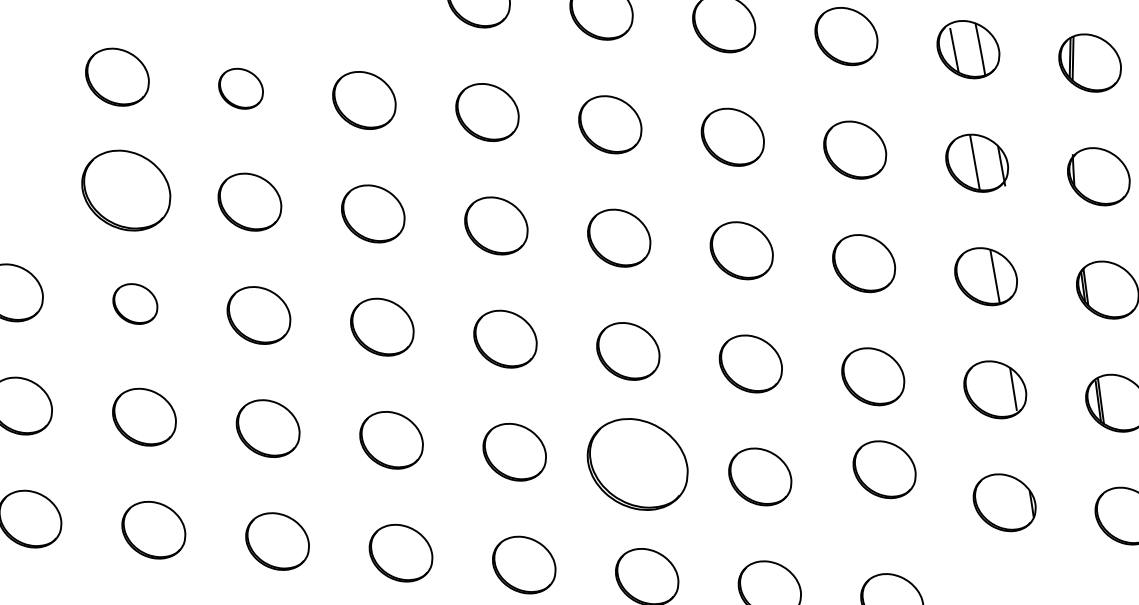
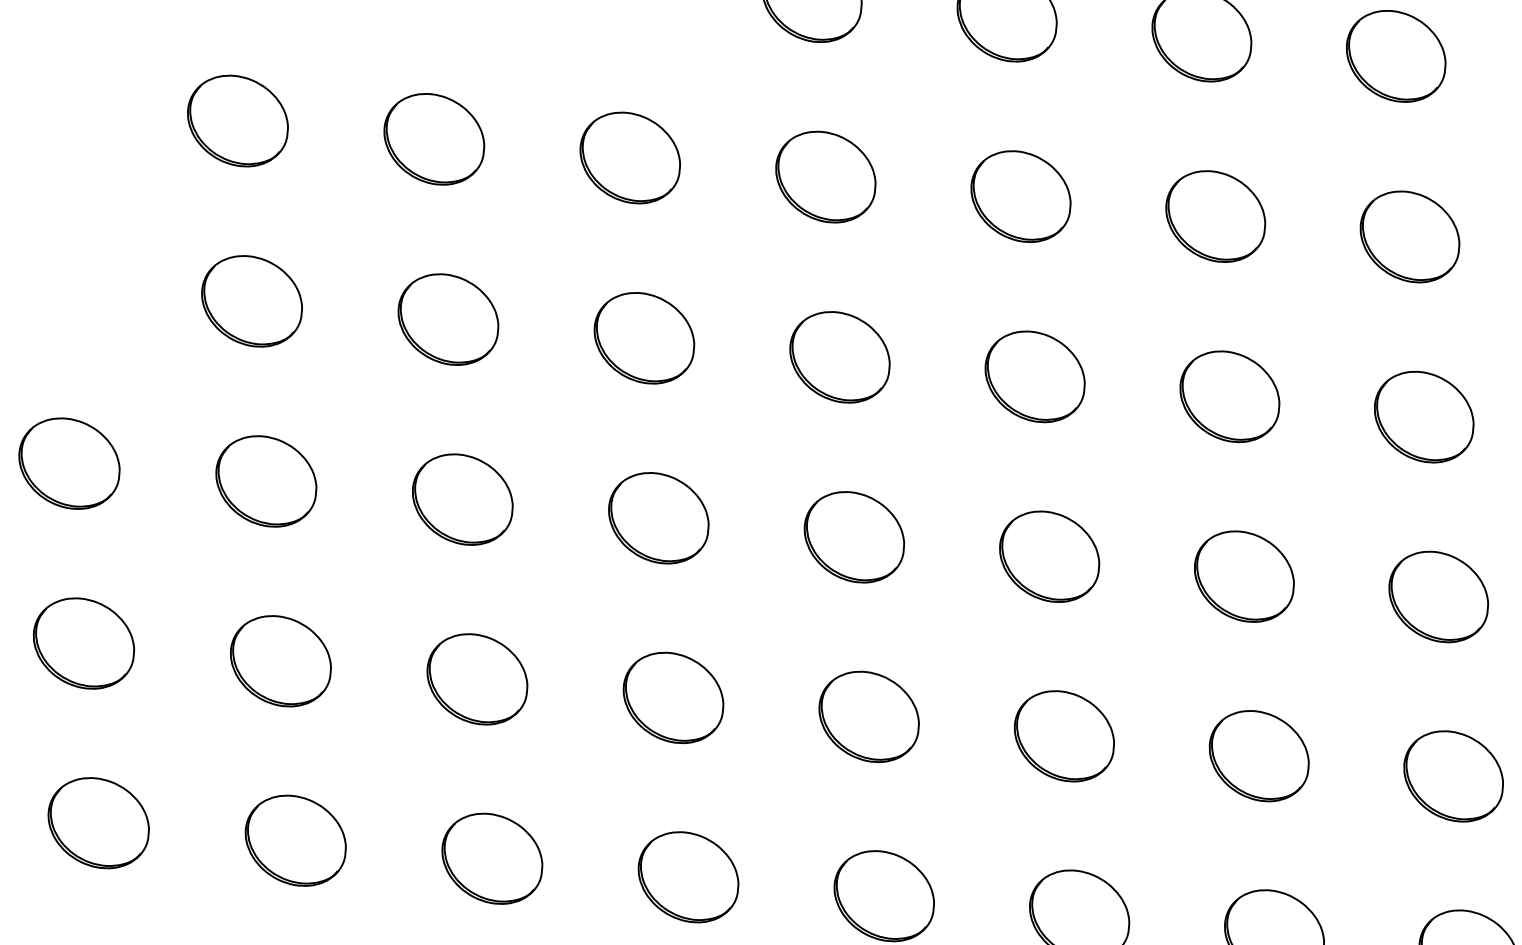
part: (240, 88) -> (433, 138), size x1.43
part: (126, 190) -> (252, 301), size x0.71
part: (135, 303) -> (266, 480), size x1.43
part: (637, 464) -> (1064, 736), size x0.62
part: (884, 469) -> (1453, 776), moved

